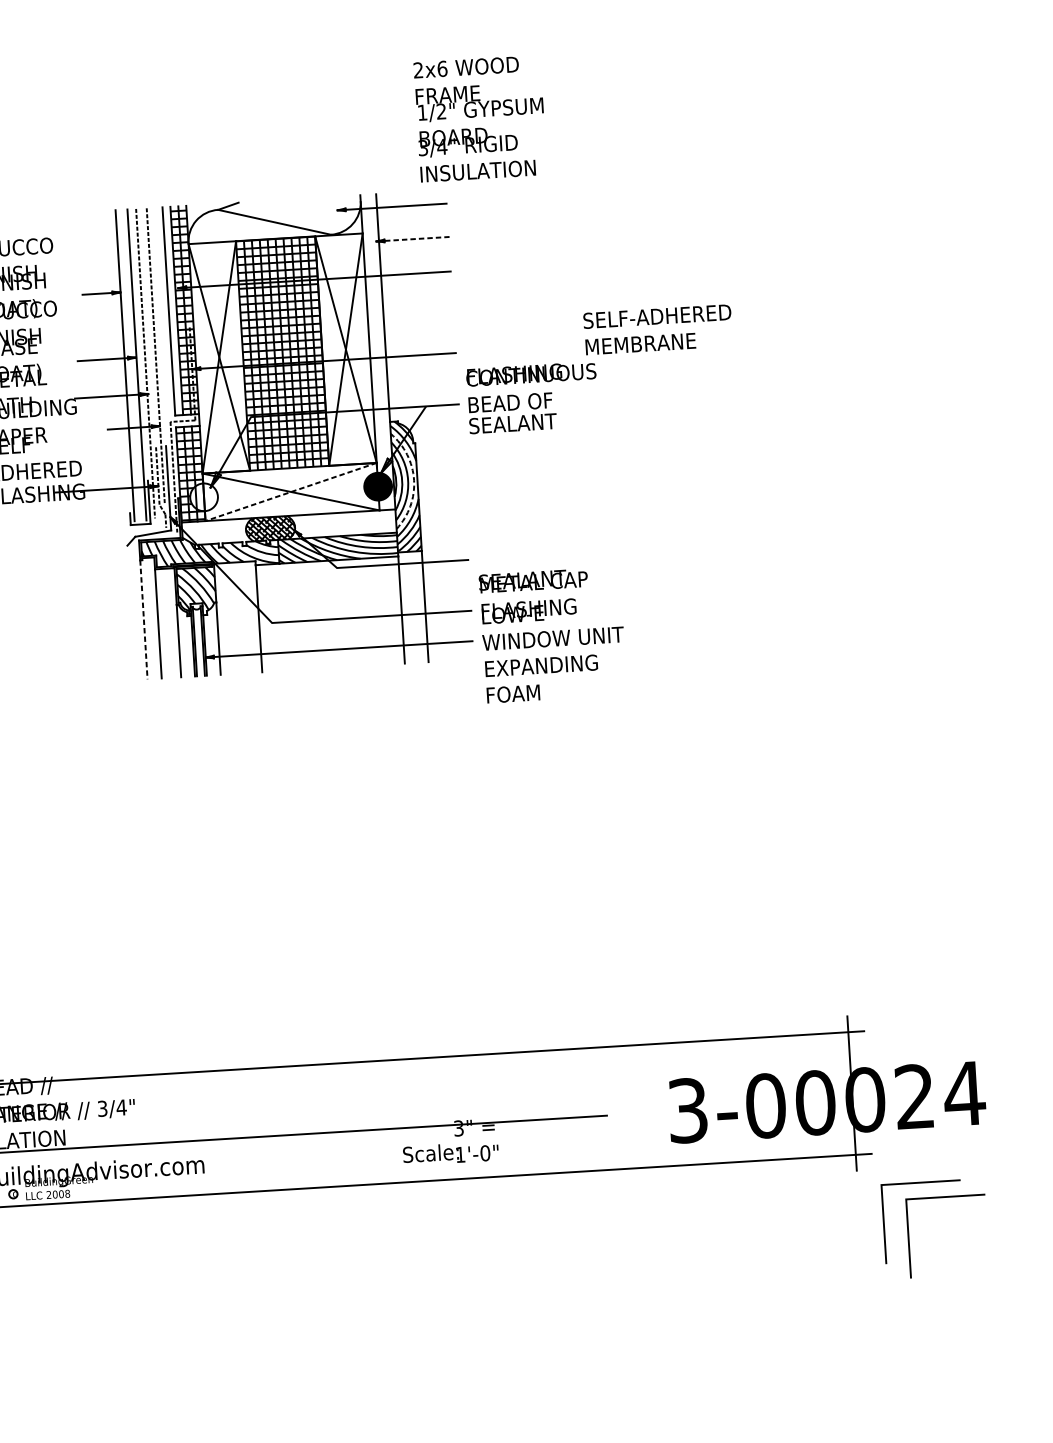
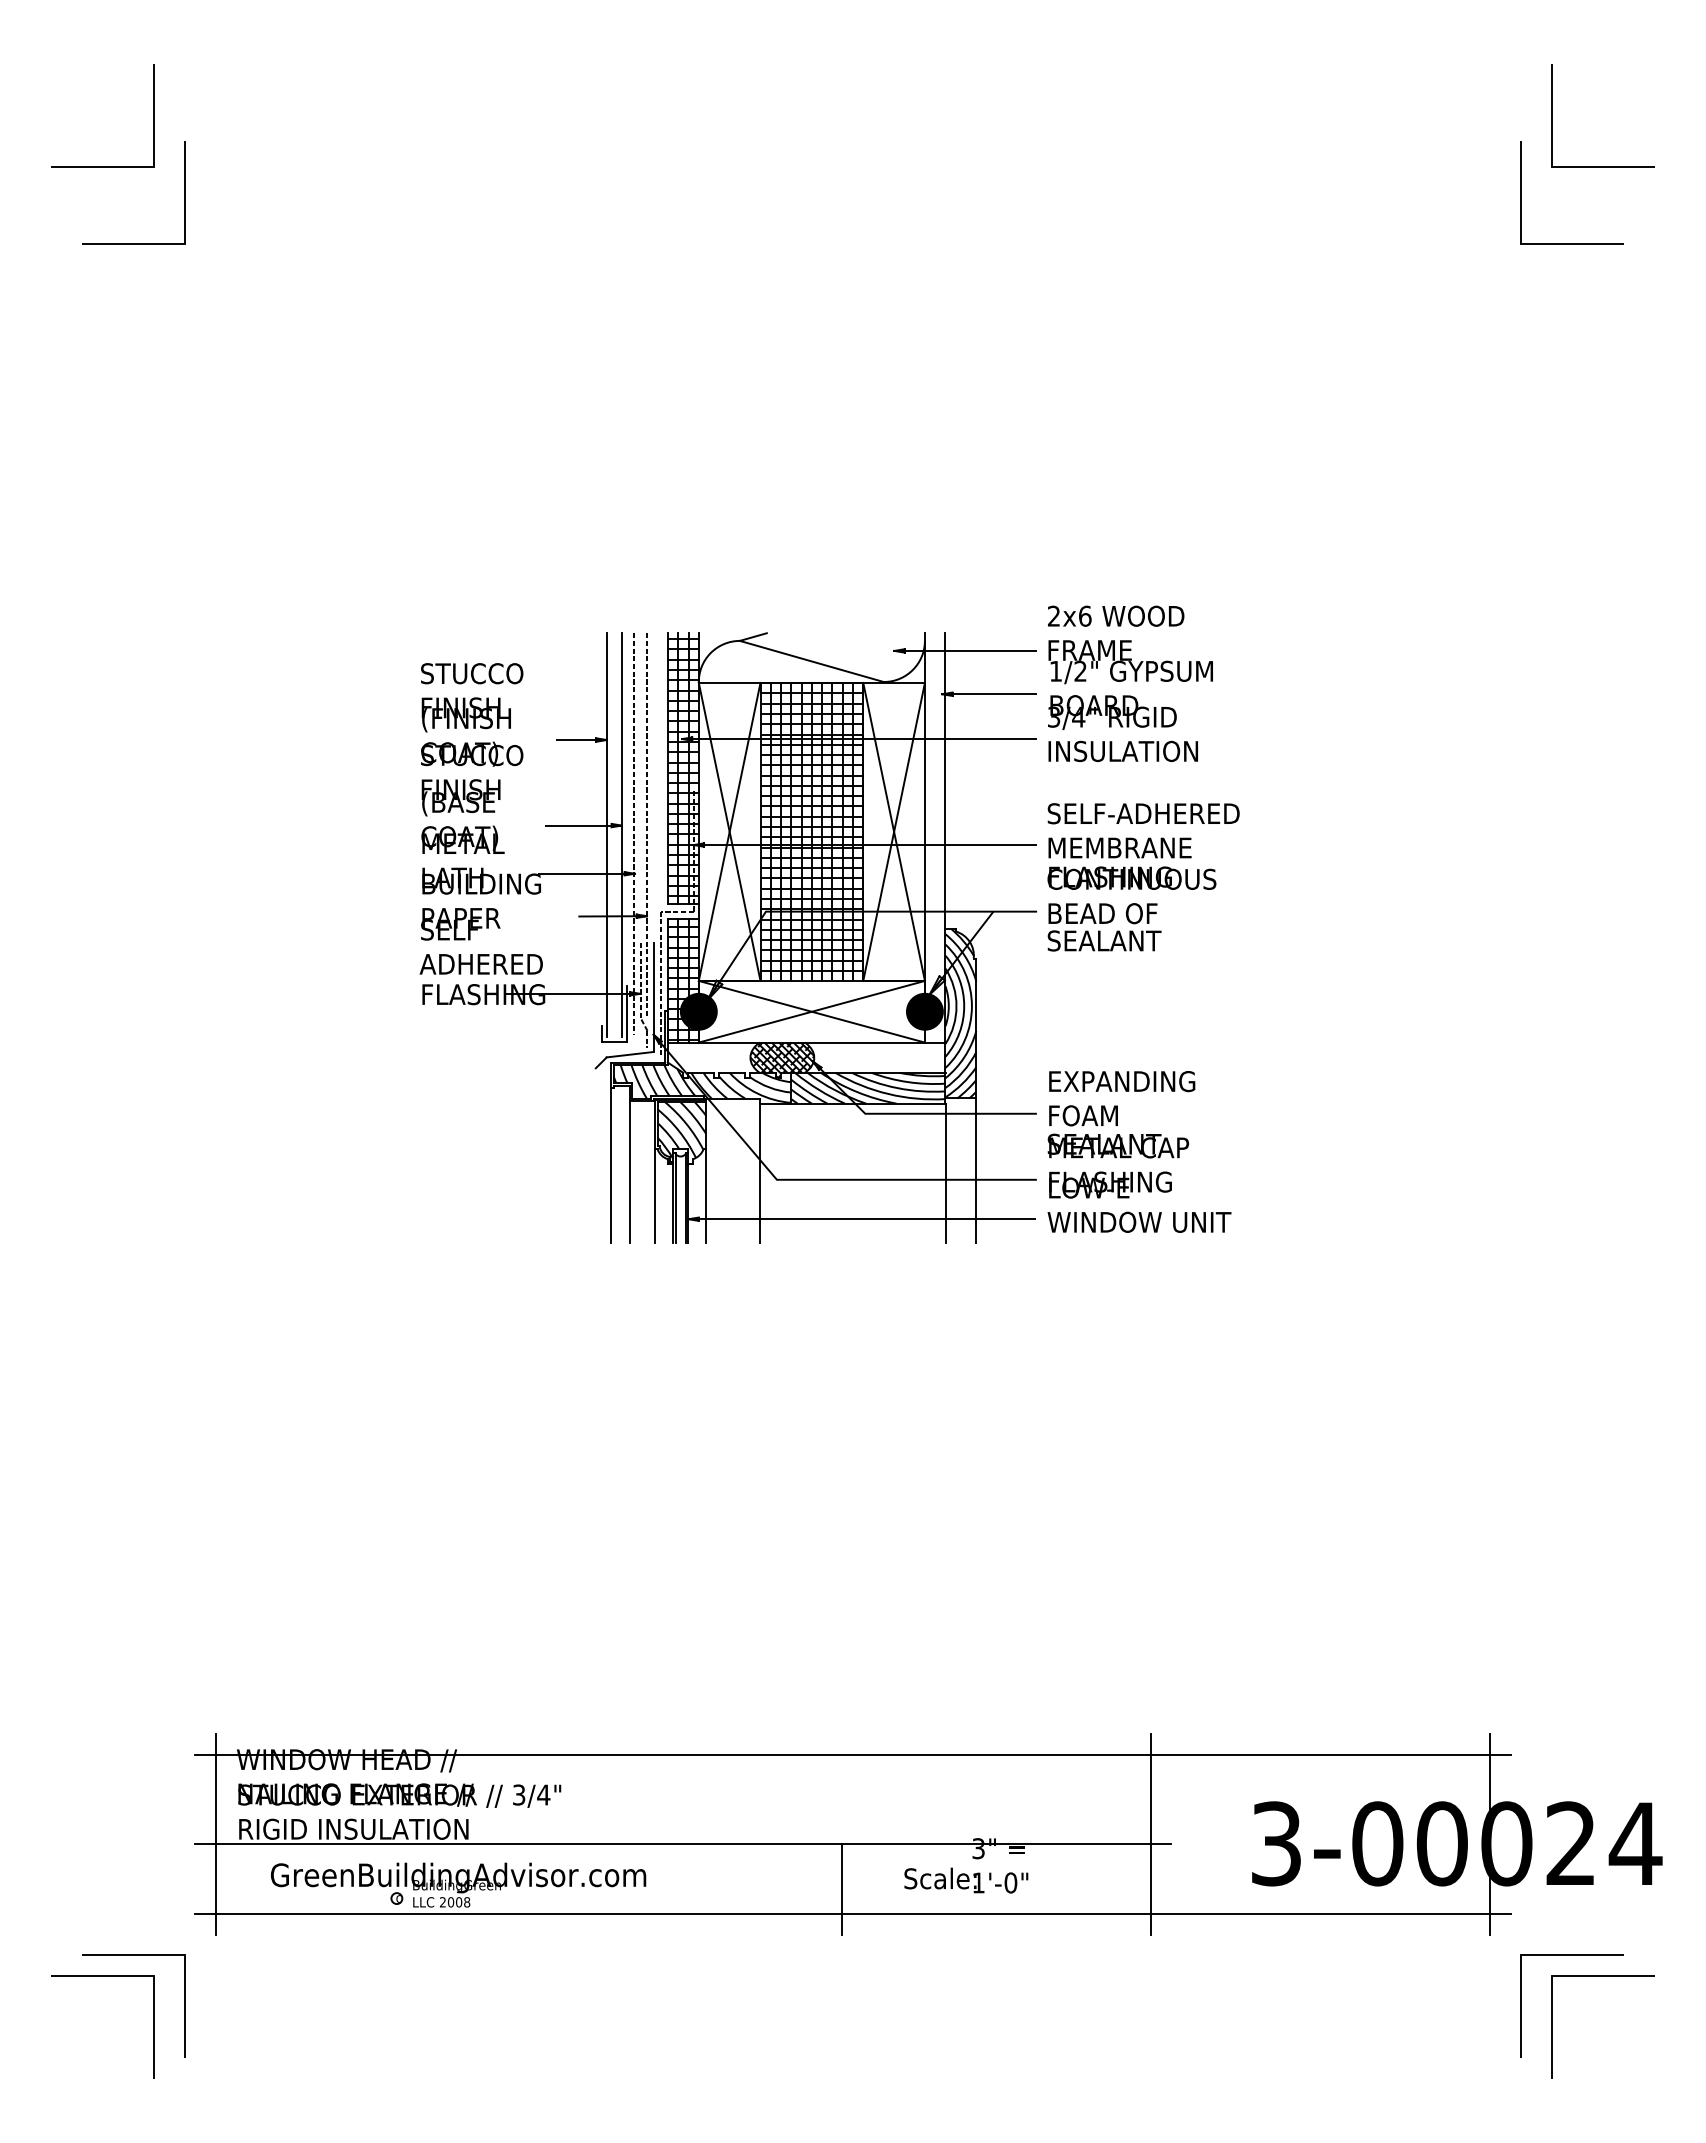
text: (480, 118) -> (1130, 683), moved
line: (413, 239) -> (990, 694), dashed -> solid
hatch: (172, 310) -> (672, 767), added
text: (657, 329) -> (1143, 830), moved
arc: (413, 480) -> (971, 1006), dashed -> solid
line: (290, 491) -> (811, 1011), dashed -> solid
fill: (203, 497) -> (698, 1011), added
line: (144, 620) -> (611, 1166), dashed -> solid
text: (542, 678) -> (1122, 1098), moved
line: (590, 1109) -> (1150, 1834), added
line: (355, 1165) -> (841, 1888), added

